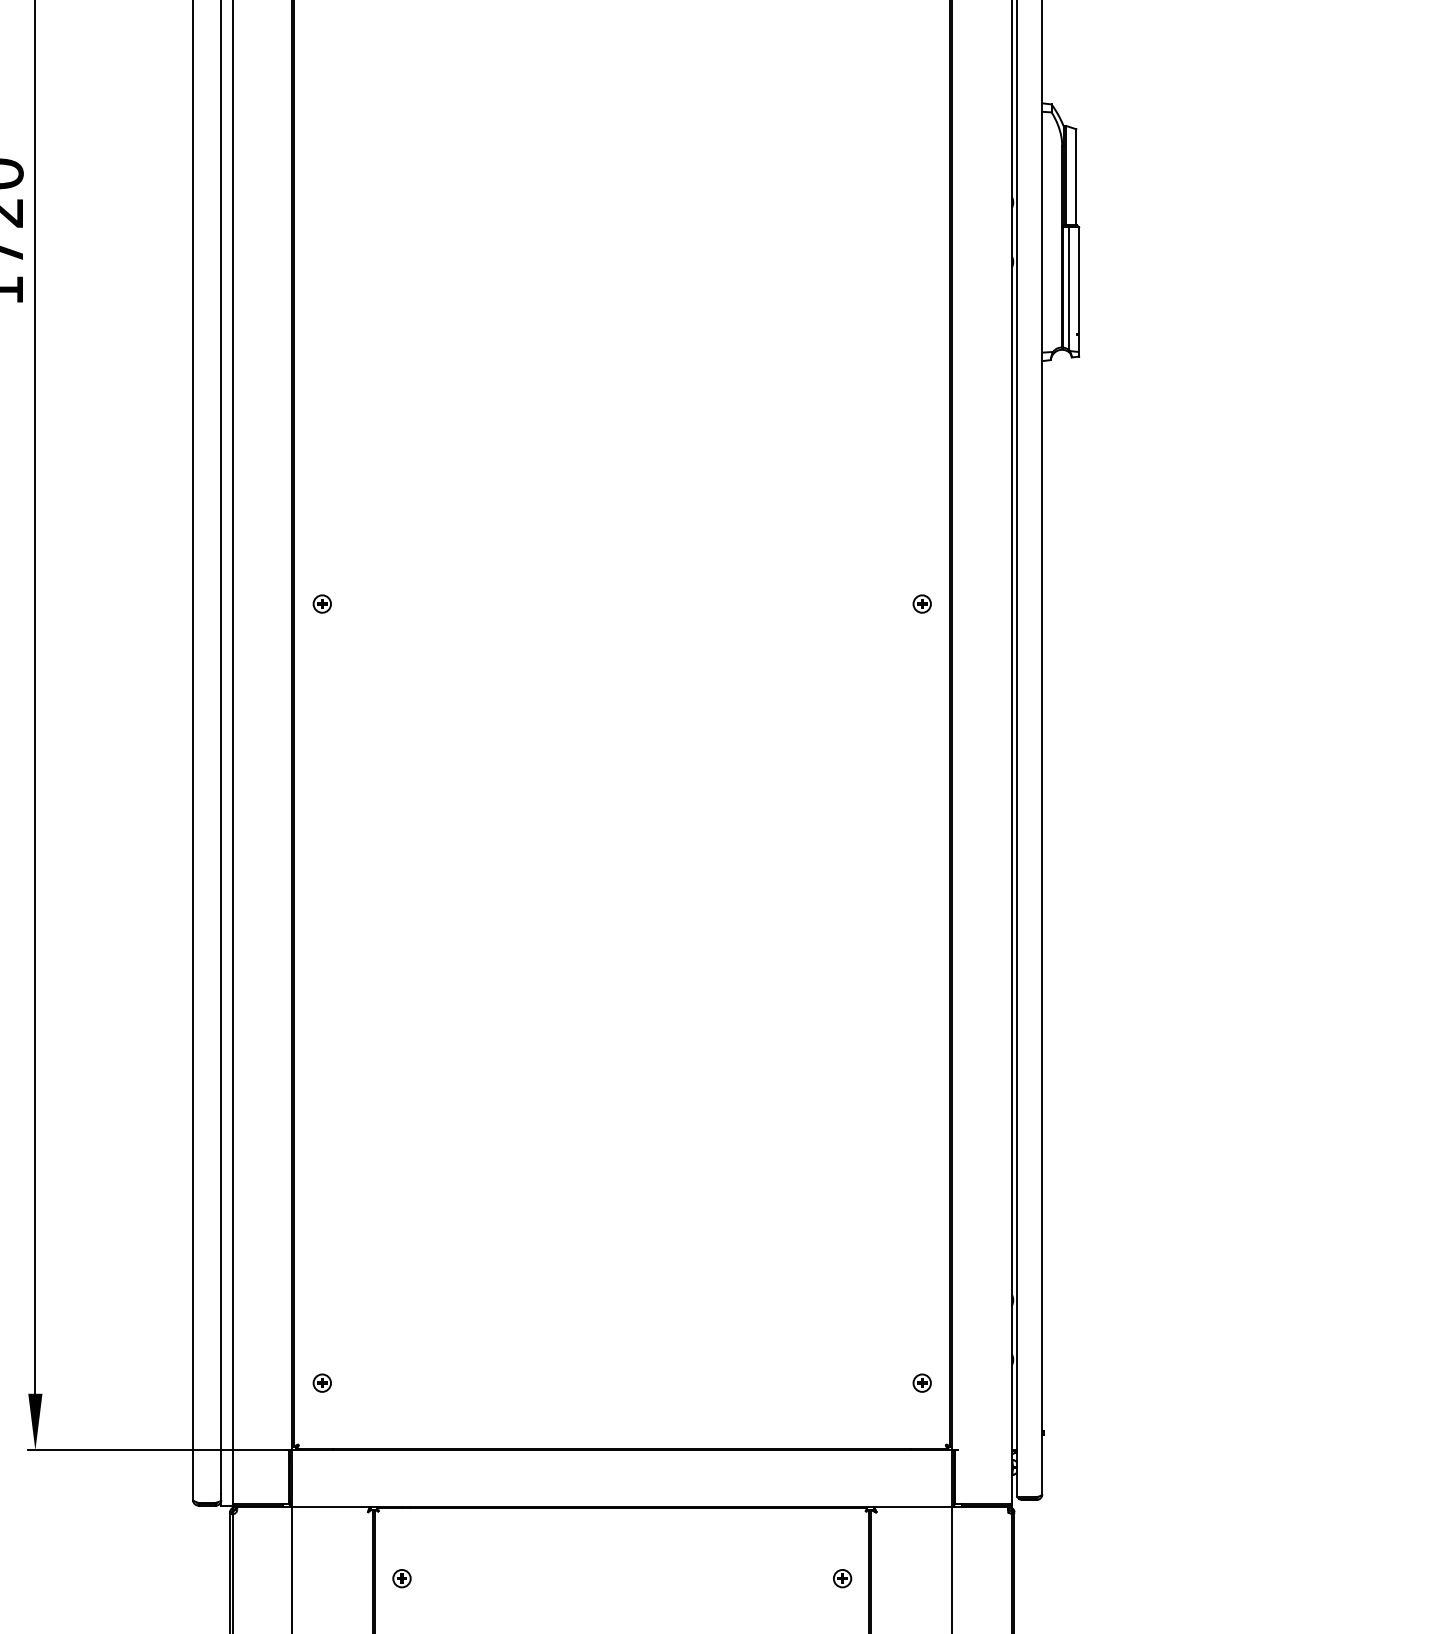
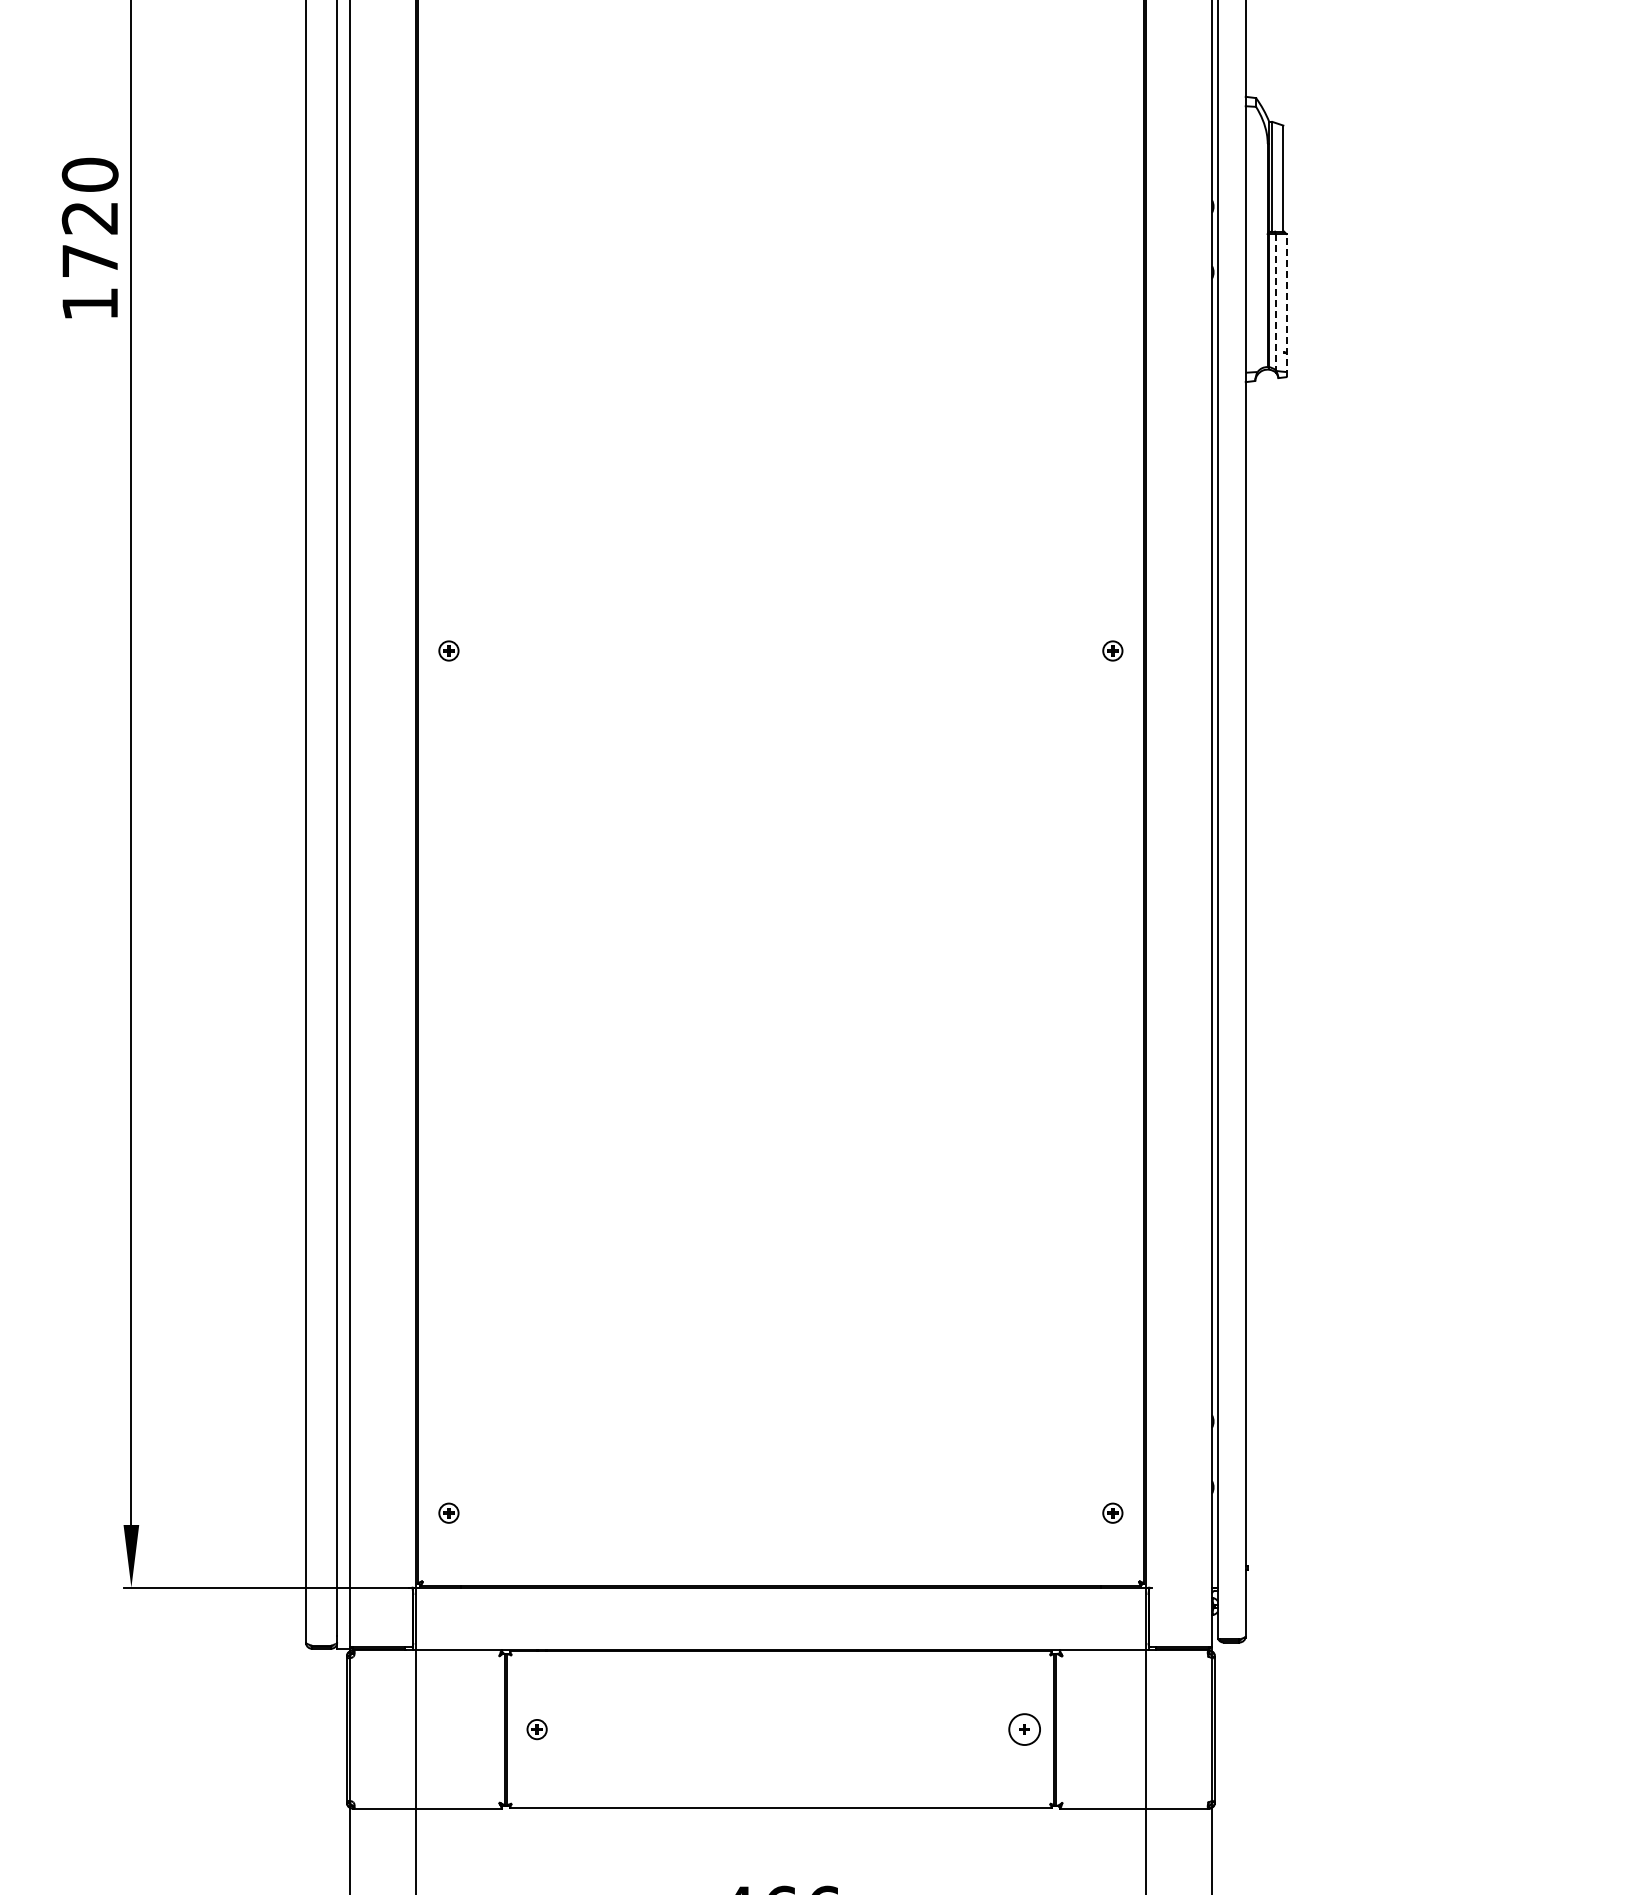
line: (1069, 289) -> (1275, 302), solid -> dashed
line: (1079, 291) -> (1286, 305), solid -> dashed
circle: (842, 1578) -> (1024, 1729), size x1.6

